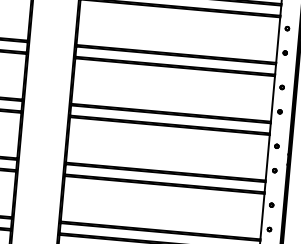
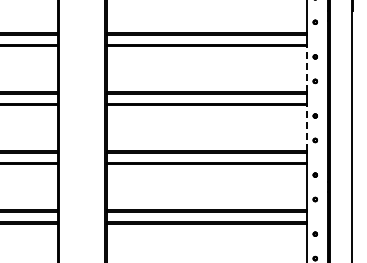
line: (278, 40) -> (307, 69), solid -> dashed
line: (273, 99) -> (307, 128), solid -> dashed

